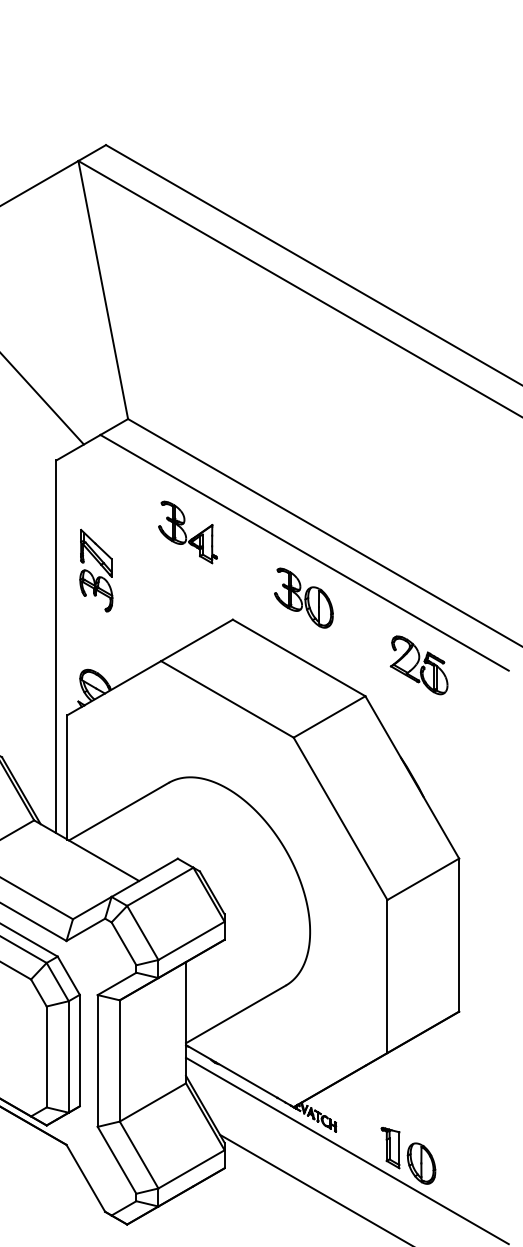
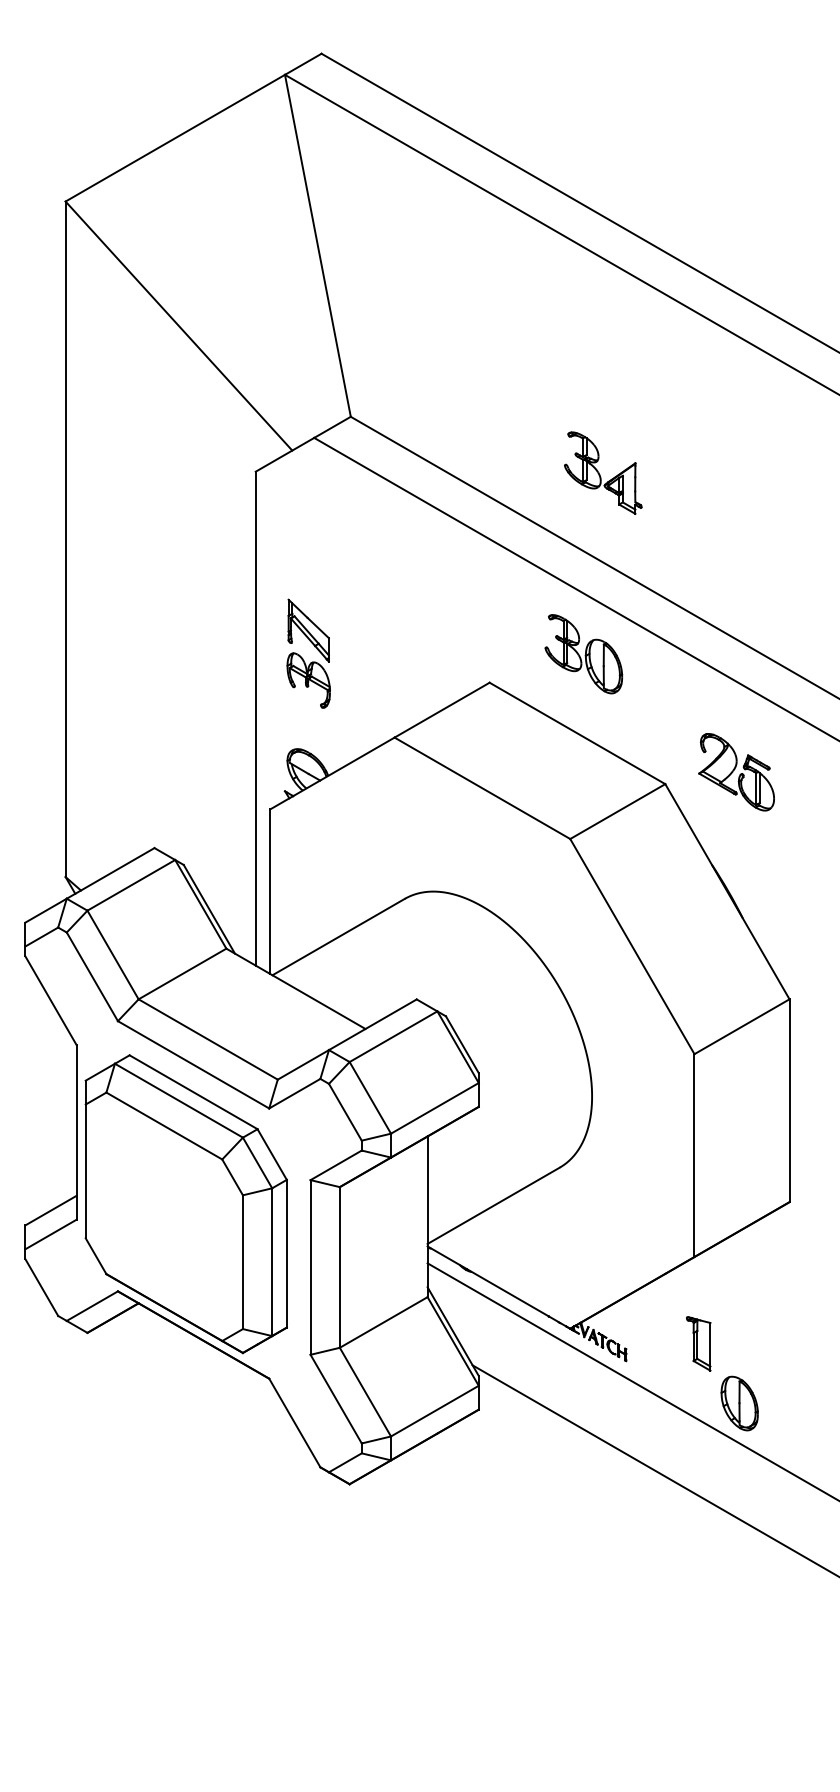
part: (188, 532) -> (603, 472), moved
part: (92, 574) -> (303, 658), moved
part: (419, 665) -> (736, 772), moved
part: (390, 1147) -> (698, 1343), moved

